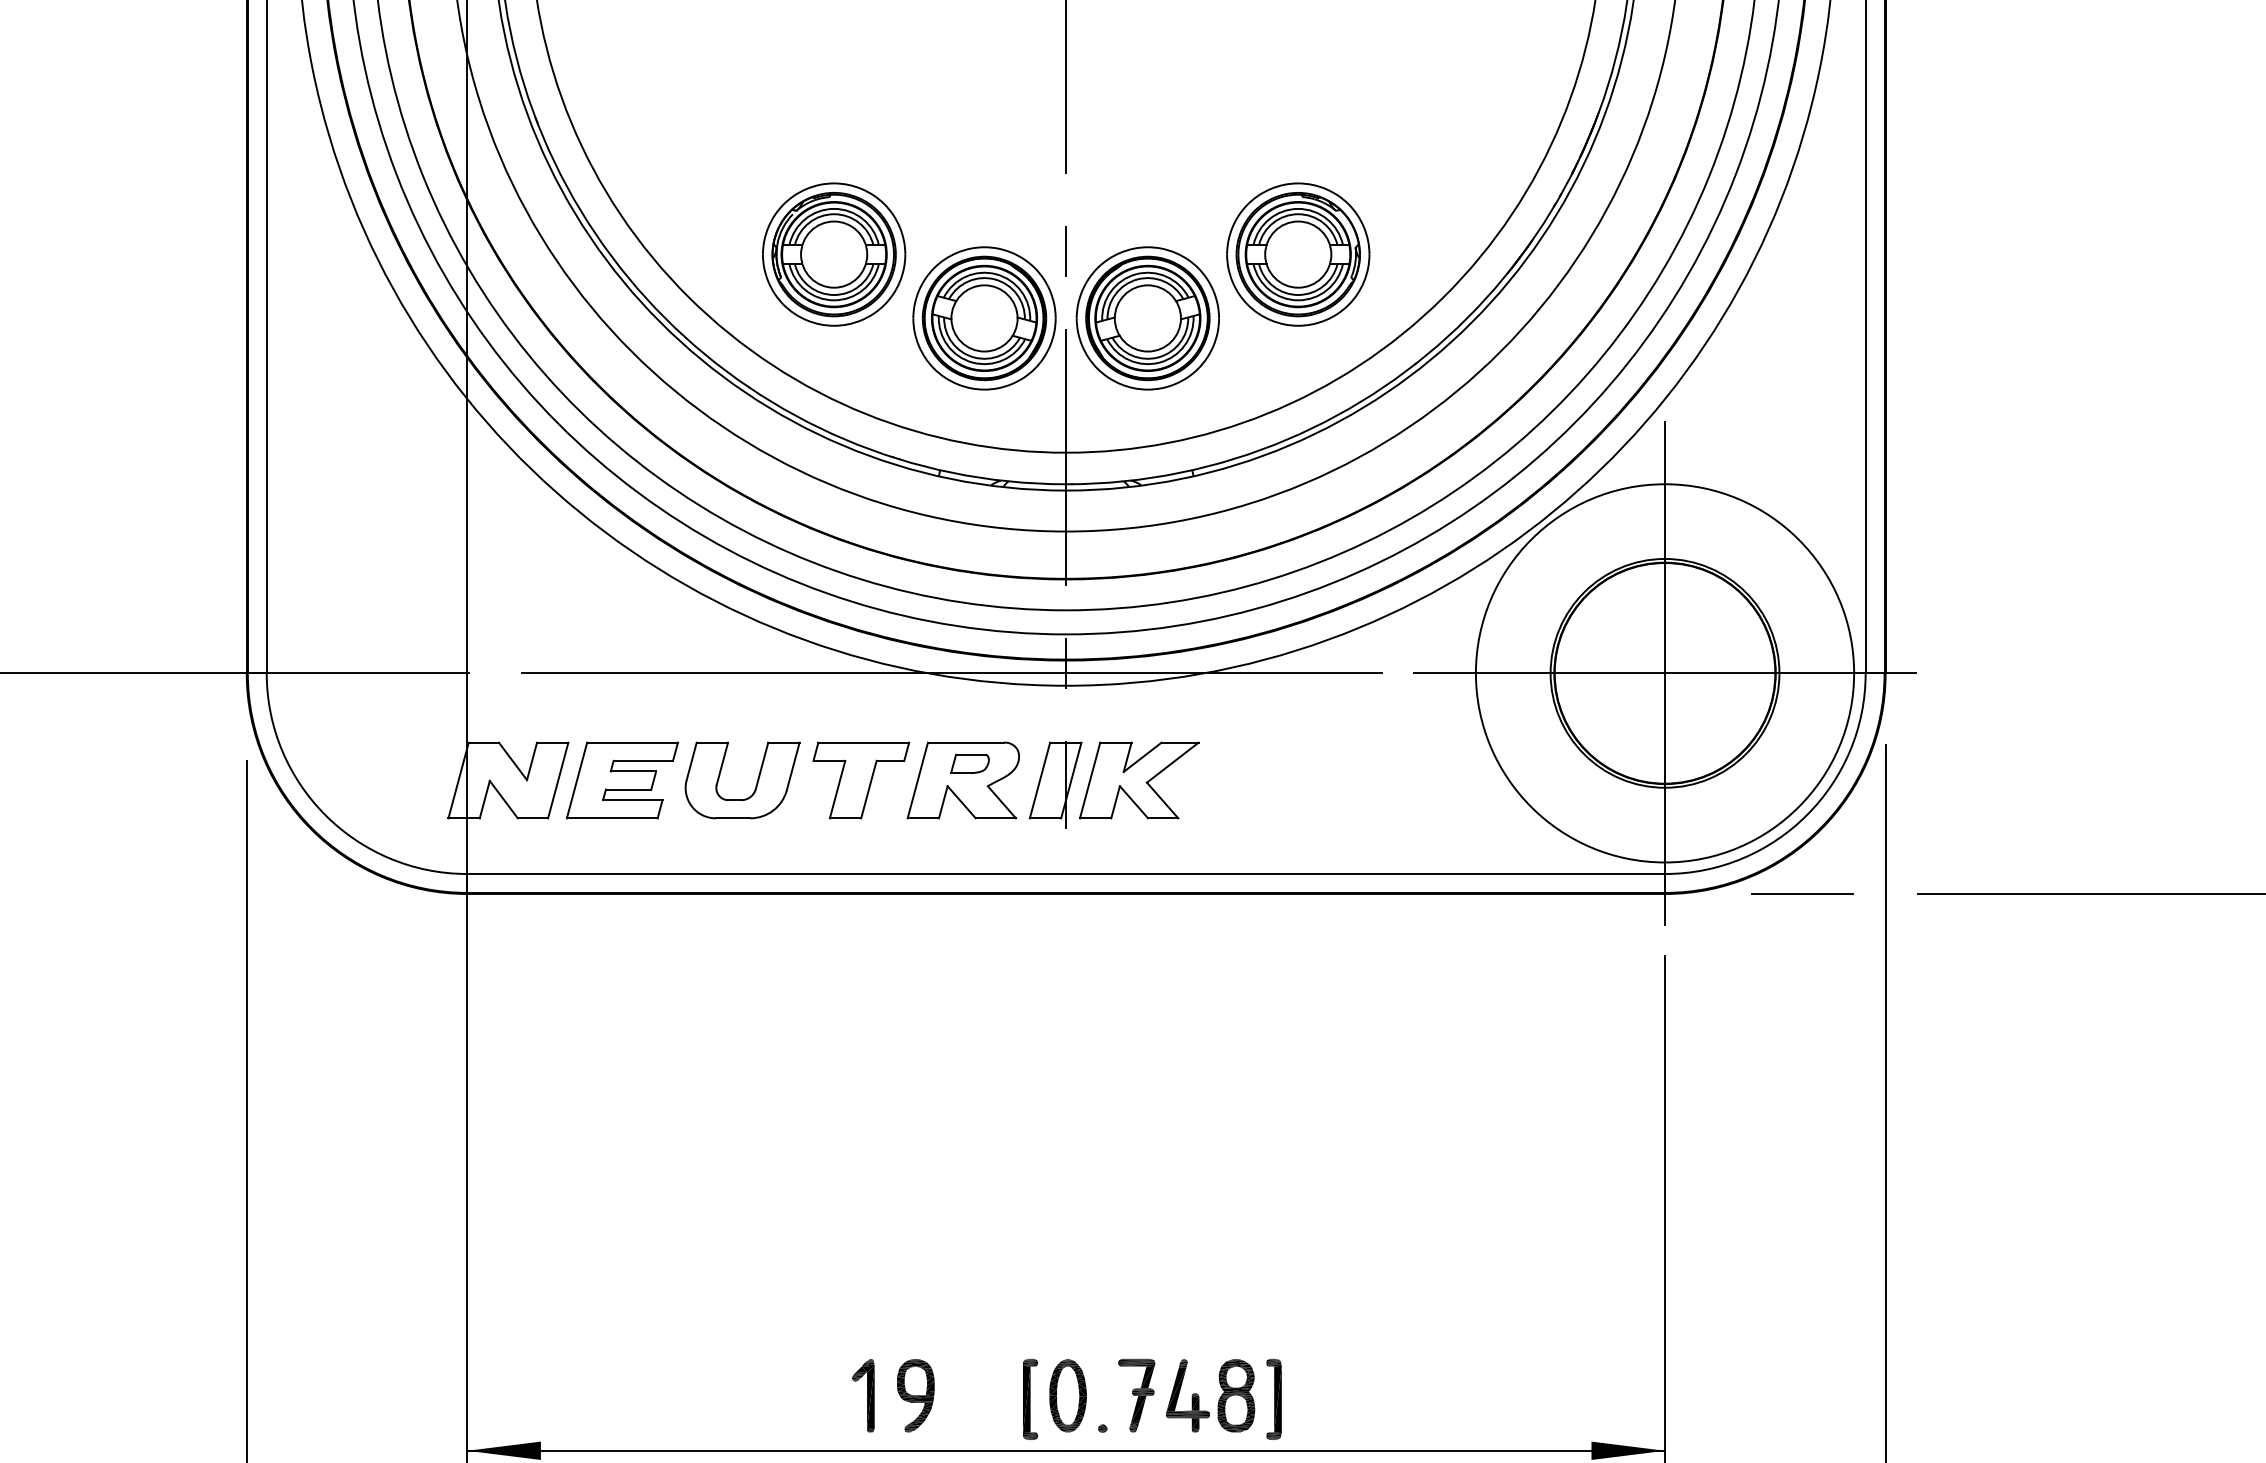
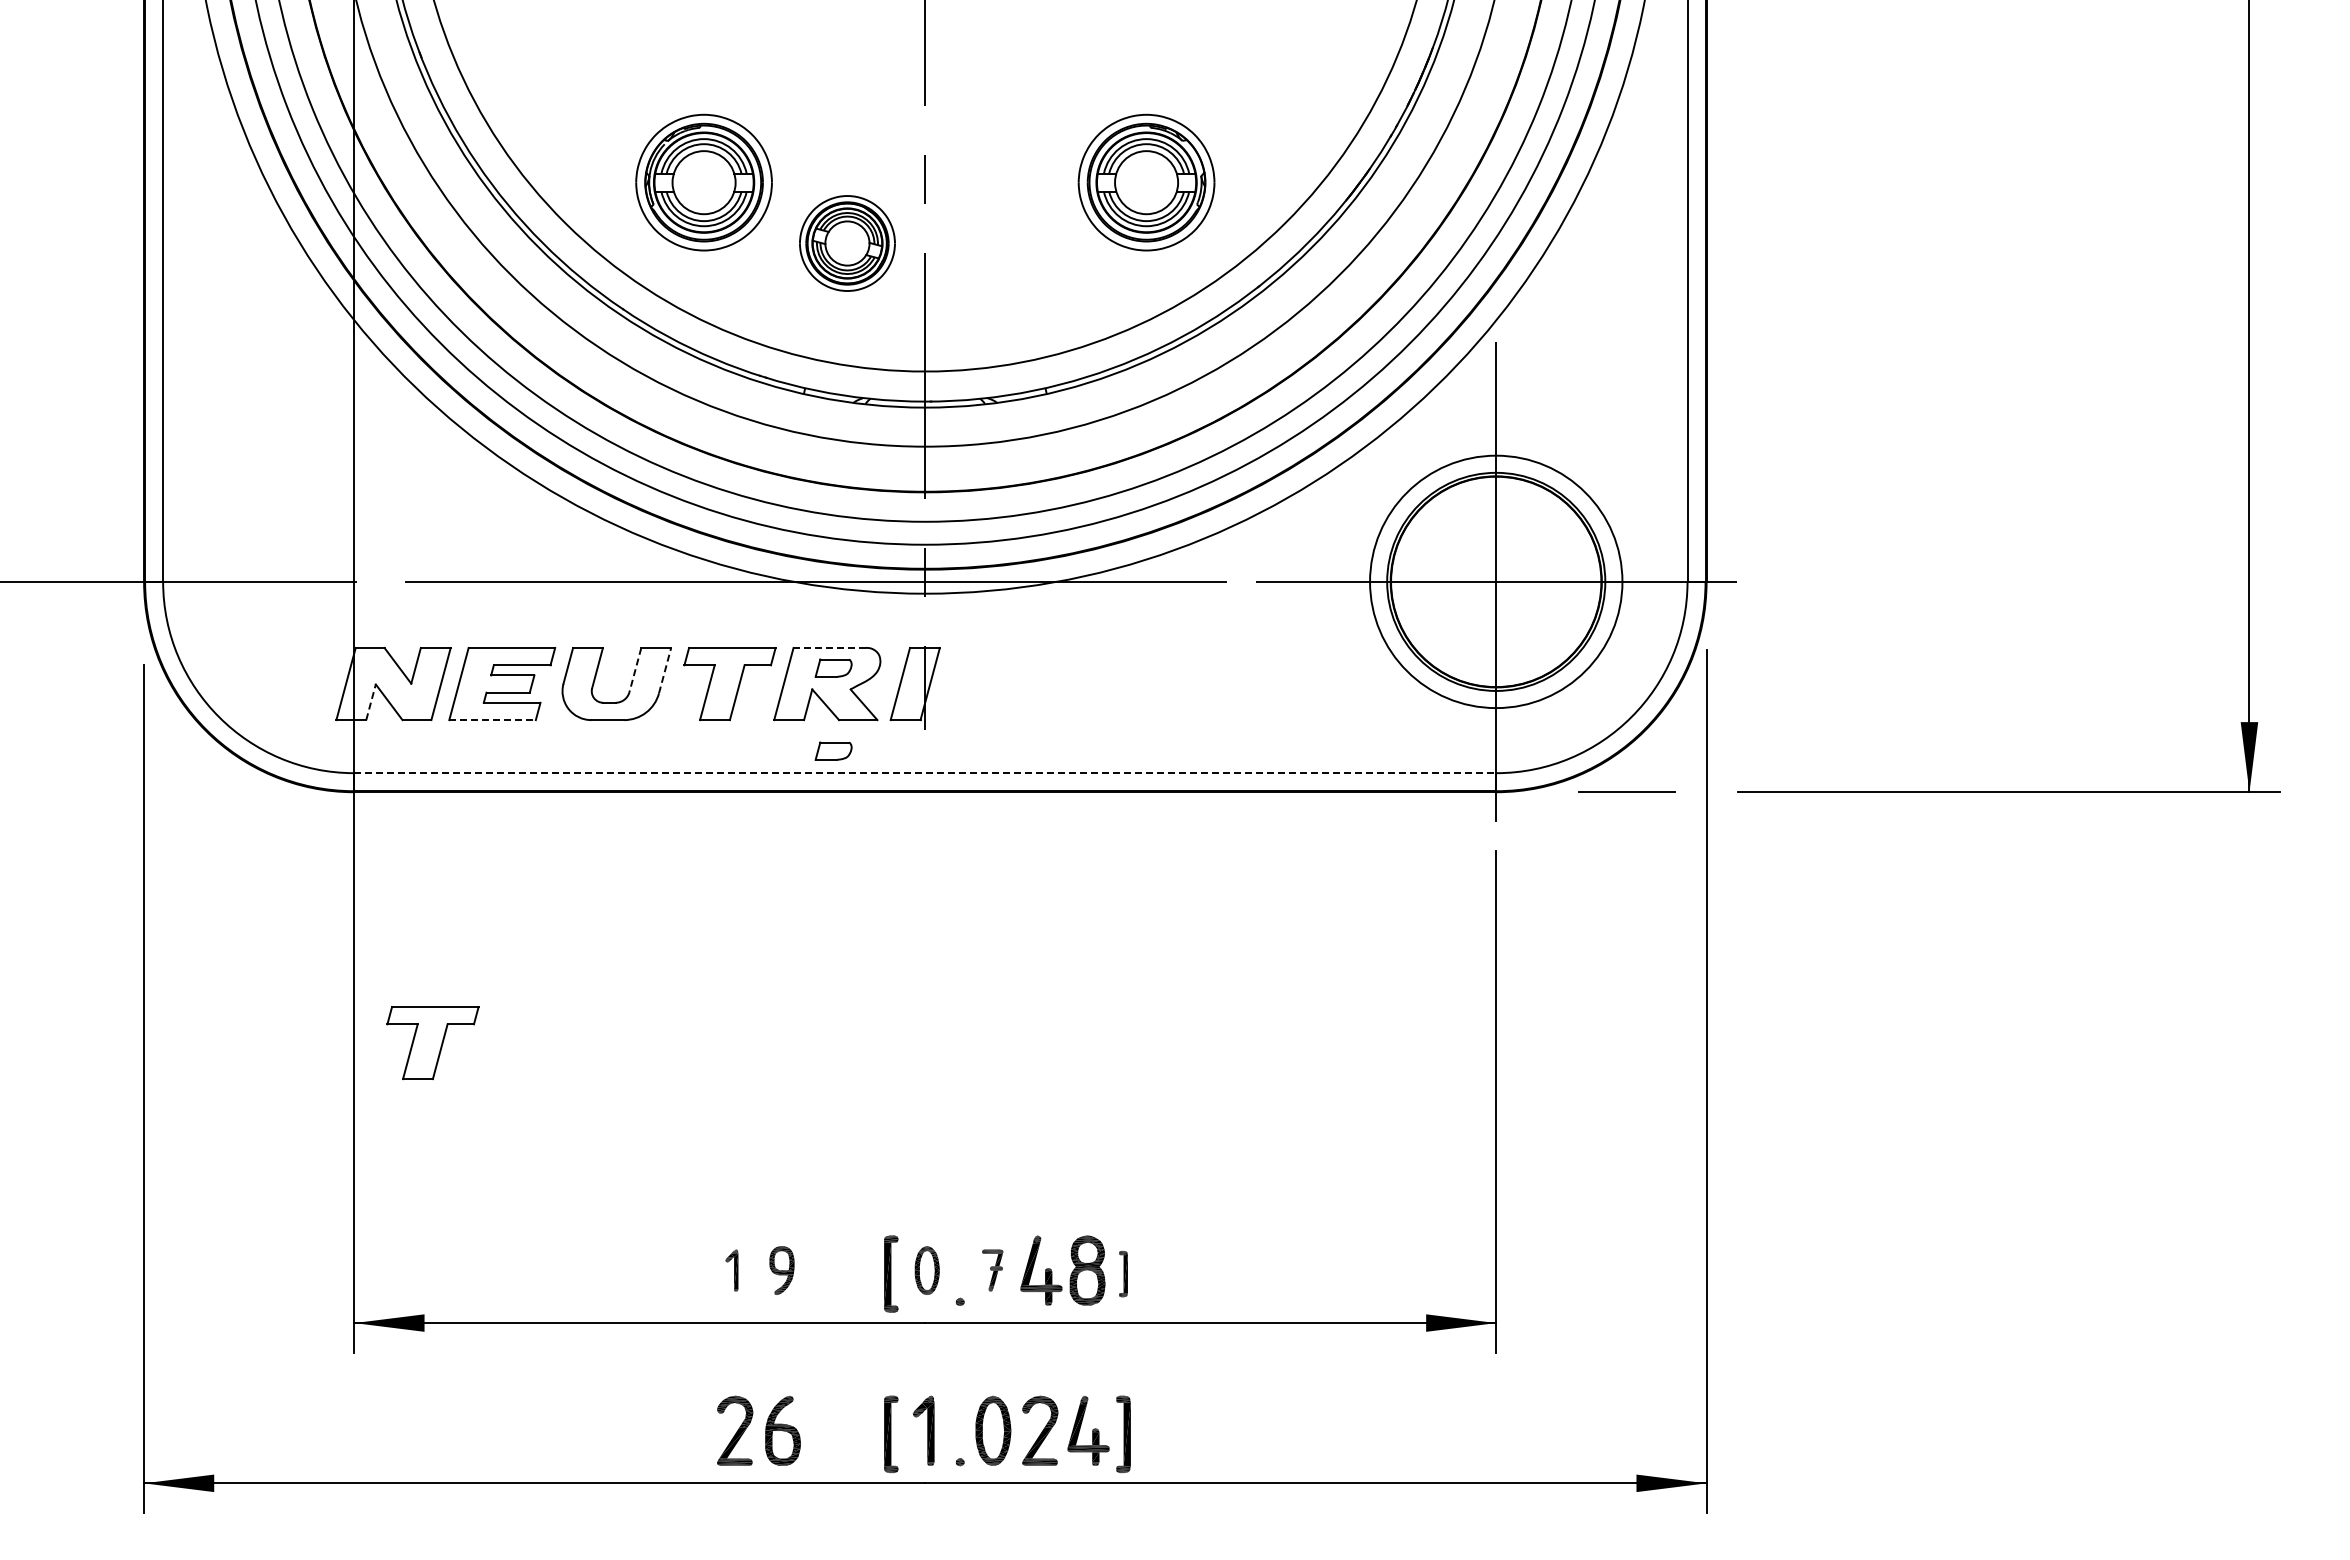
part: (984, 318) -> (847, 243), size x0.7
part: (1147, 318) -> (1002, 243), removed
circle: (1664, 672) -> (1495, 581), size x0.7
line: (965, 743) -> (829, 648), solid -> dashed
line: (762, 766) -> (635, 670), solid -> dashed
line: (793, 766) -> (665, 670), solid -> dashed
part: (1138, 779) -> (994, 683), removed
line: (485, 798) -> (371, 701), solid -> dashed
line: (613, 818) -> (493, 720), solid -> dashed
part: (969, 850) -> (833, 750), added
line: (1066, 874) -> (925, 773), solid -> dashed
part: (549, 1157) -> (432, 1043), added
part: (862, 1395) -> (731, 1270), size x0.6
part: (915, 1395) -> (781, 1270), size x0.7
part: (1068, 1395) -> (927, 1270), size x0.7
part: (1136, 1395) -> (992, 1270), size x0.6
part: (1274, 1398) -> (1123, 1273), size x0.6

